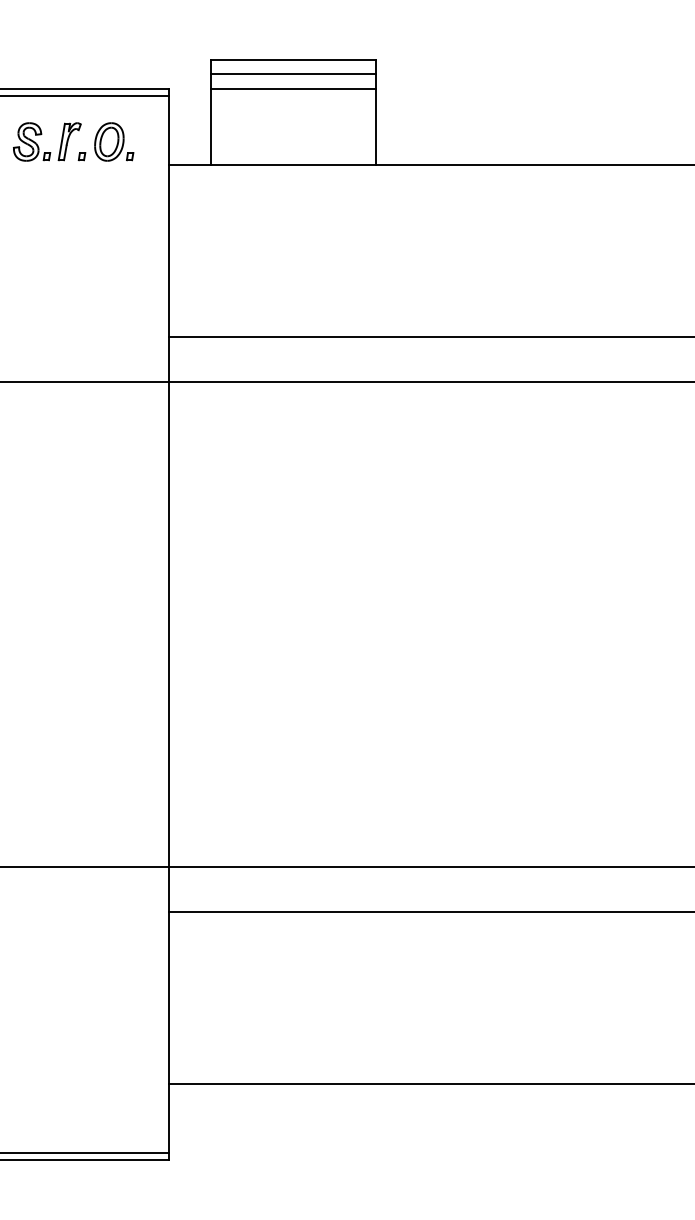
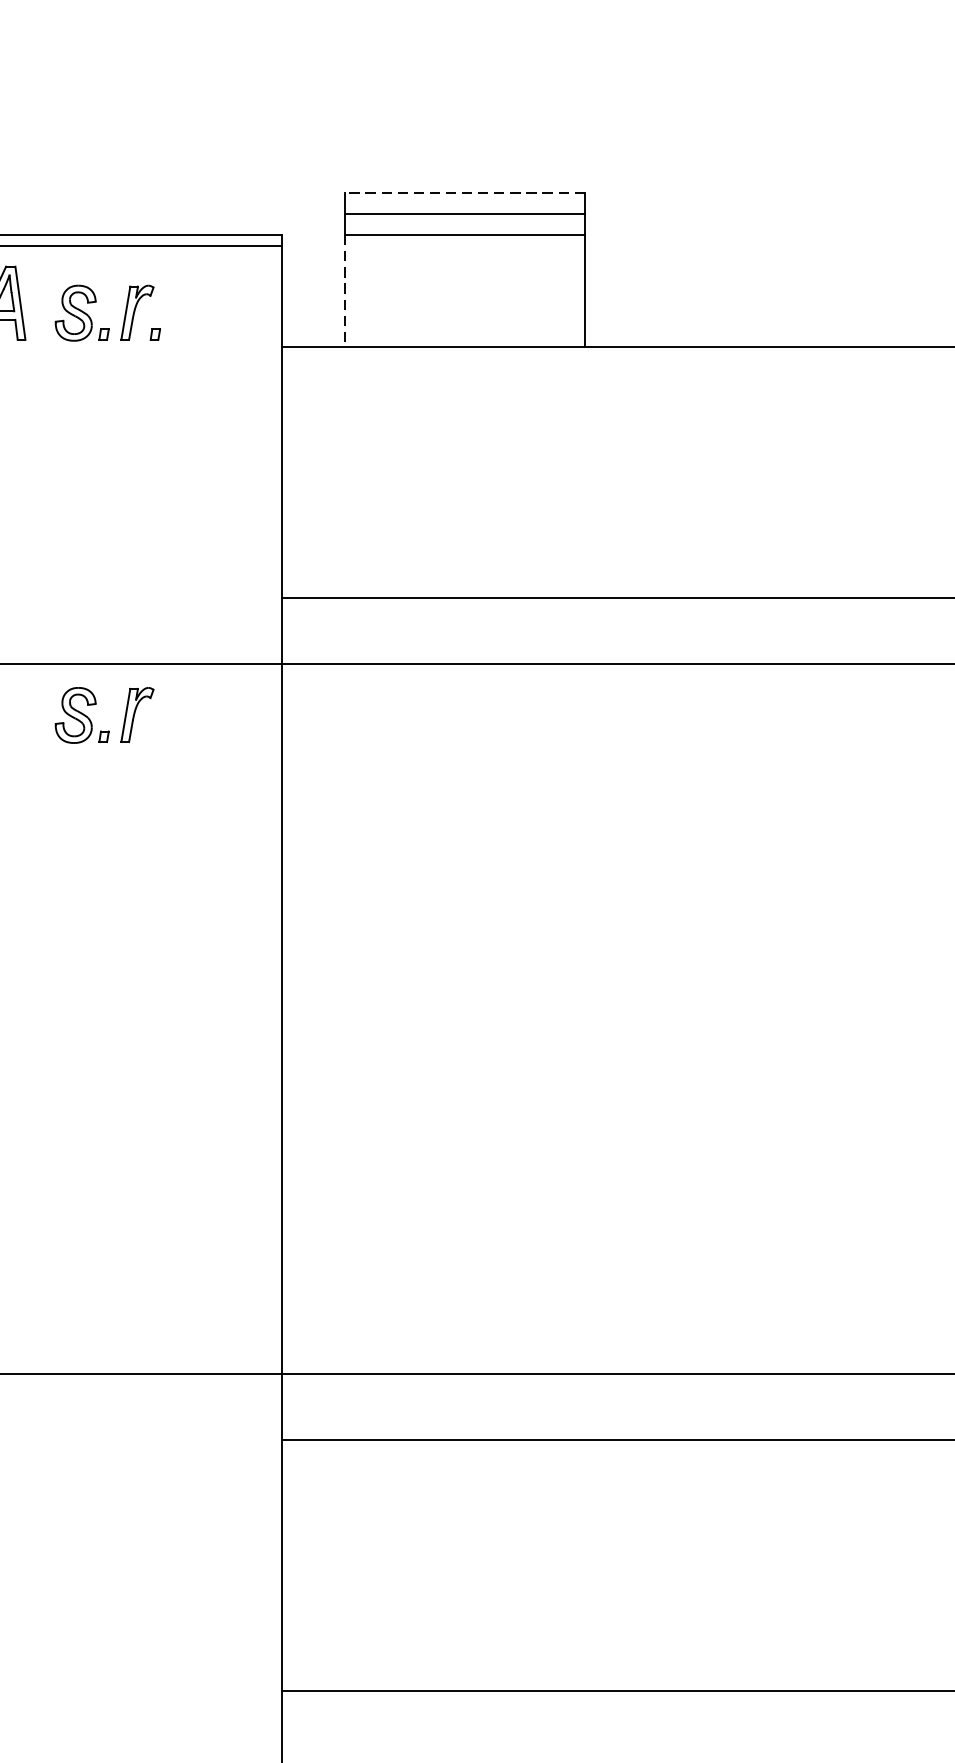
line: (293, 59) -> (464, 192), solid -> dashed
line: (211, 127) -> (344, 292), solid -> dashed
part: (114, 141) -> (202, 312), removed
part: (42, 409) -> (97, 704), added

